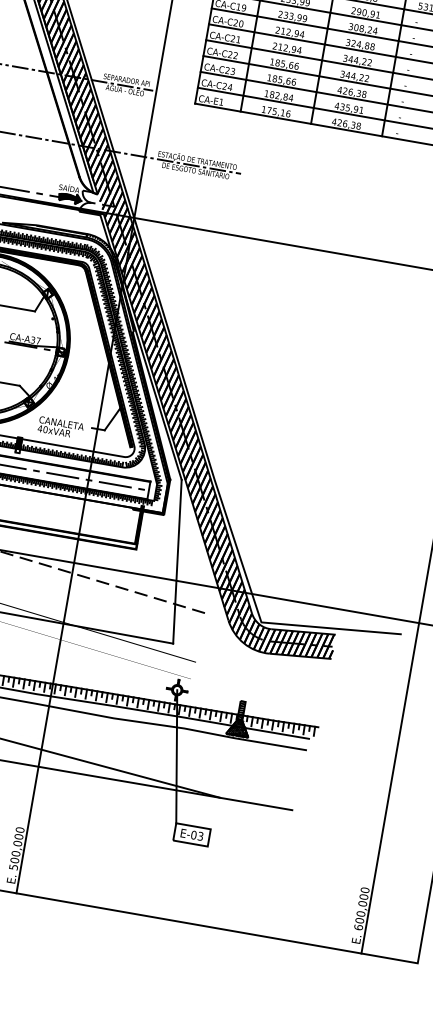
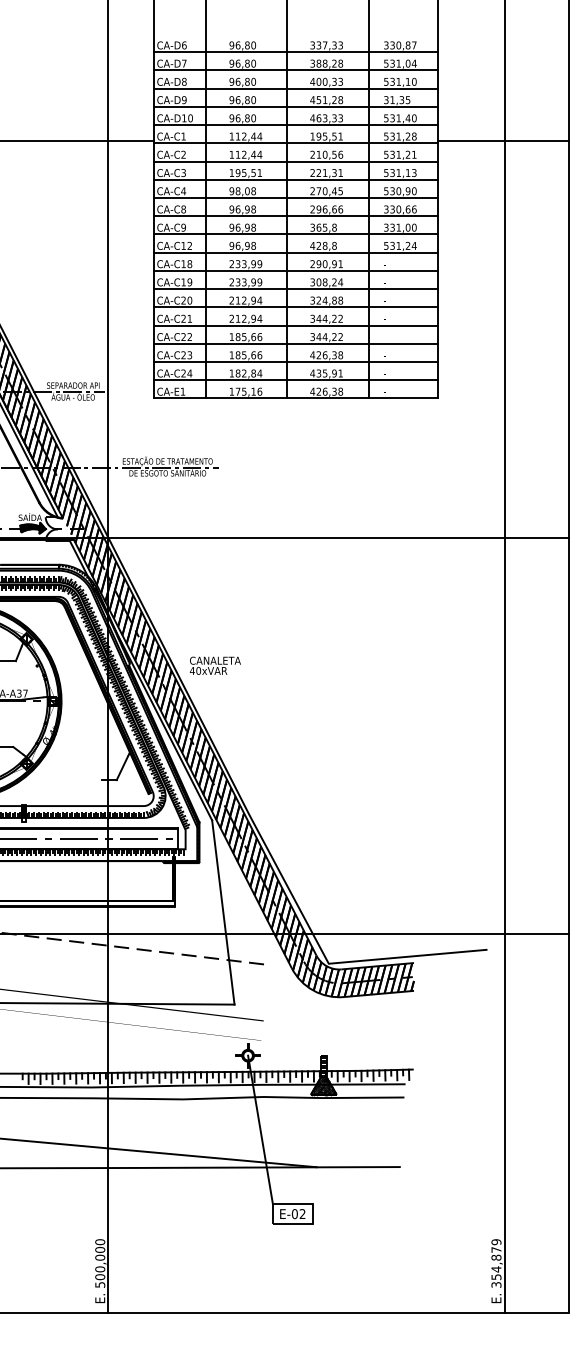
text: (60, 427) -> (214, 665), moved
hatch: (158, 492) -> (188, 839), removed
text: (200, 836) -> (302, 1214), E-03 -> E-02
text: (361, 908) -> (496, 1263), 600,000 -> 354,879

